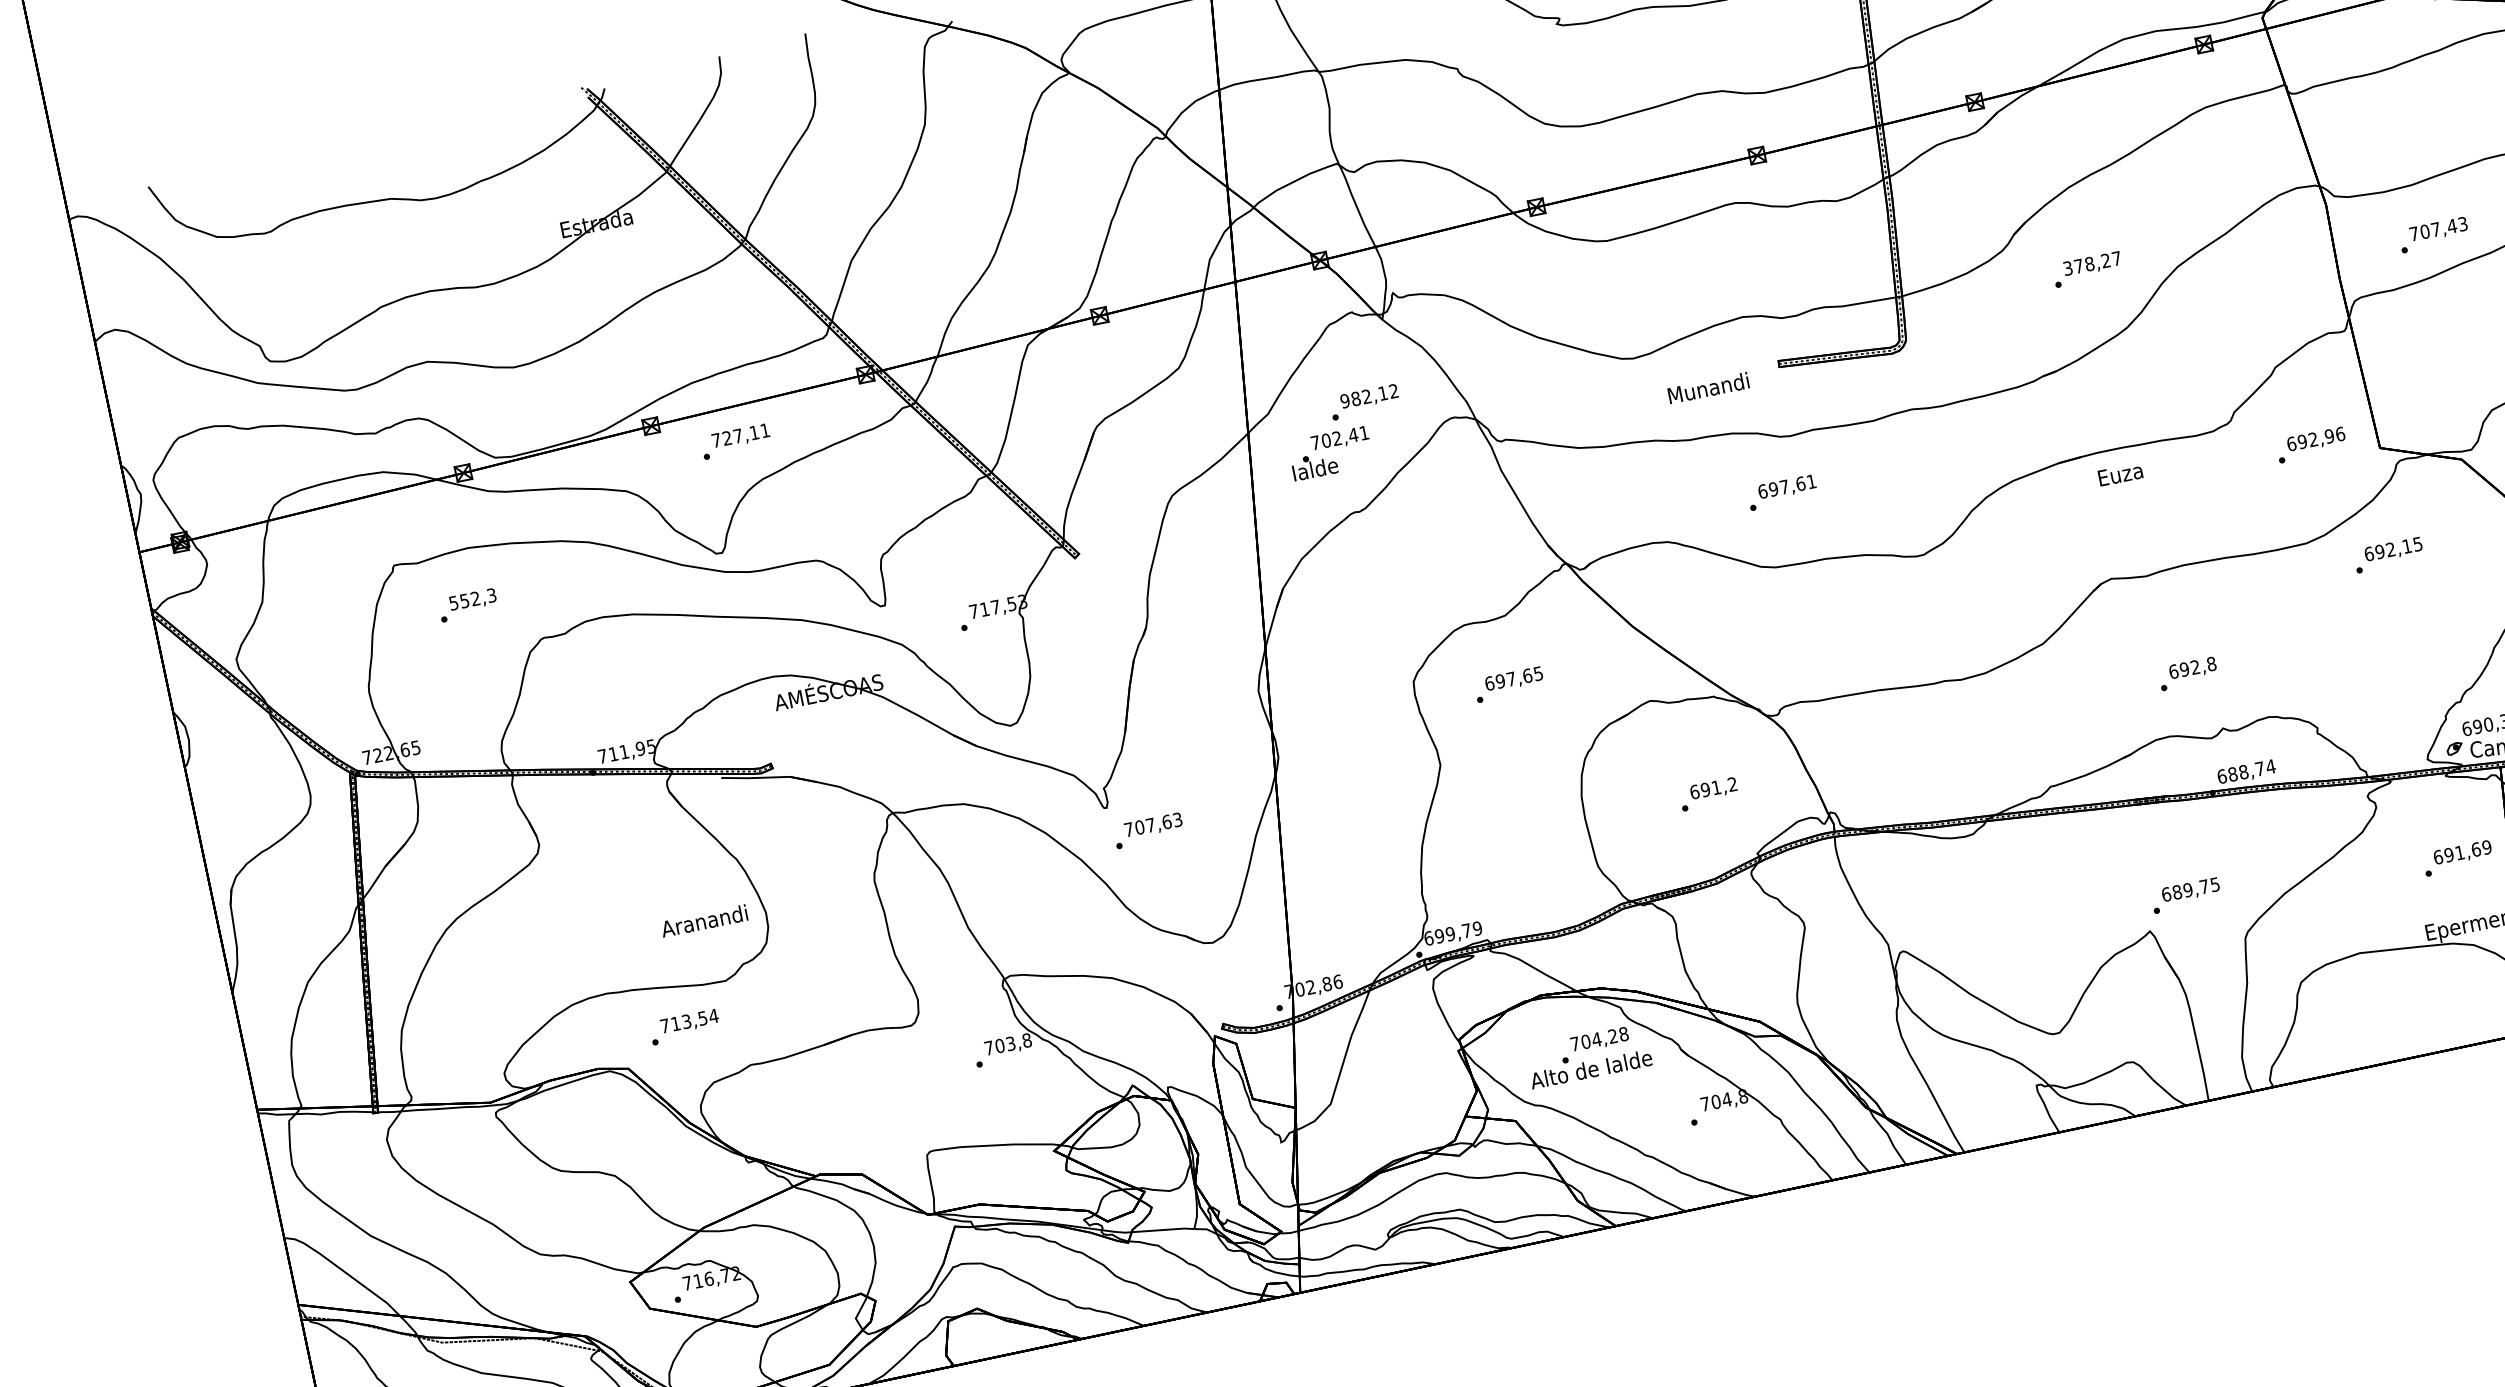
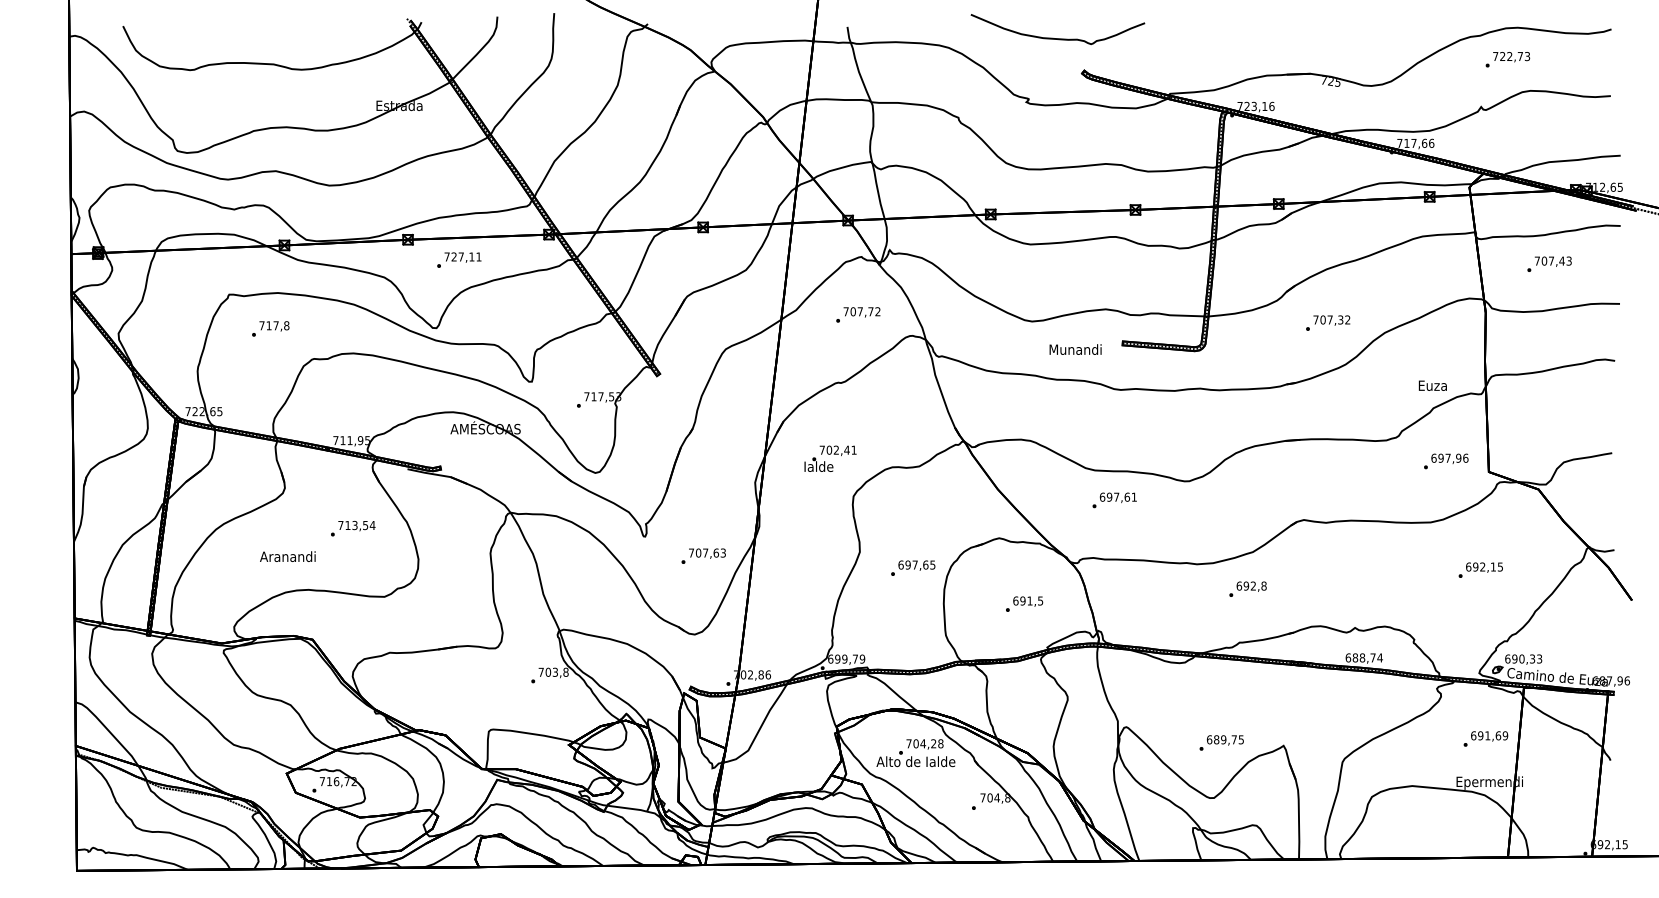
text: (2433, 233) -> (1549, 263), moved
text: (2091, 262) -> (1331, 319), 378,27 -> 707,32
text: (1363, 396) -> (858, 311), 982,12 -> 707,72
text: (2312, 438) -> (1447, 457), 692,96 -> 697,96
text: (1330, 453) -> (830, 458), moved
text: (2119, 474) -> (1432, 385), moved
text: (1782, 492) -> (1114, 500), moved
text: (2388, 554) -> (1480, 569), moved
text: (472, 598) -> (274, 325), 552,3 -> 717,8
text: (2187, 672) -> (1247, 588), moved
text: (1509, 683) -> (913, 567), moved
text: (1732, 783) -> (1040, 600), 691,2 -> 691,5
text: (1148, 829) -> (703, 555), moved
text: (2185, 894) -> (1221, 742), moved
text: (703, 920) -> (287, 556), moved
text: (685, 1026) -> (353, 528), moved

